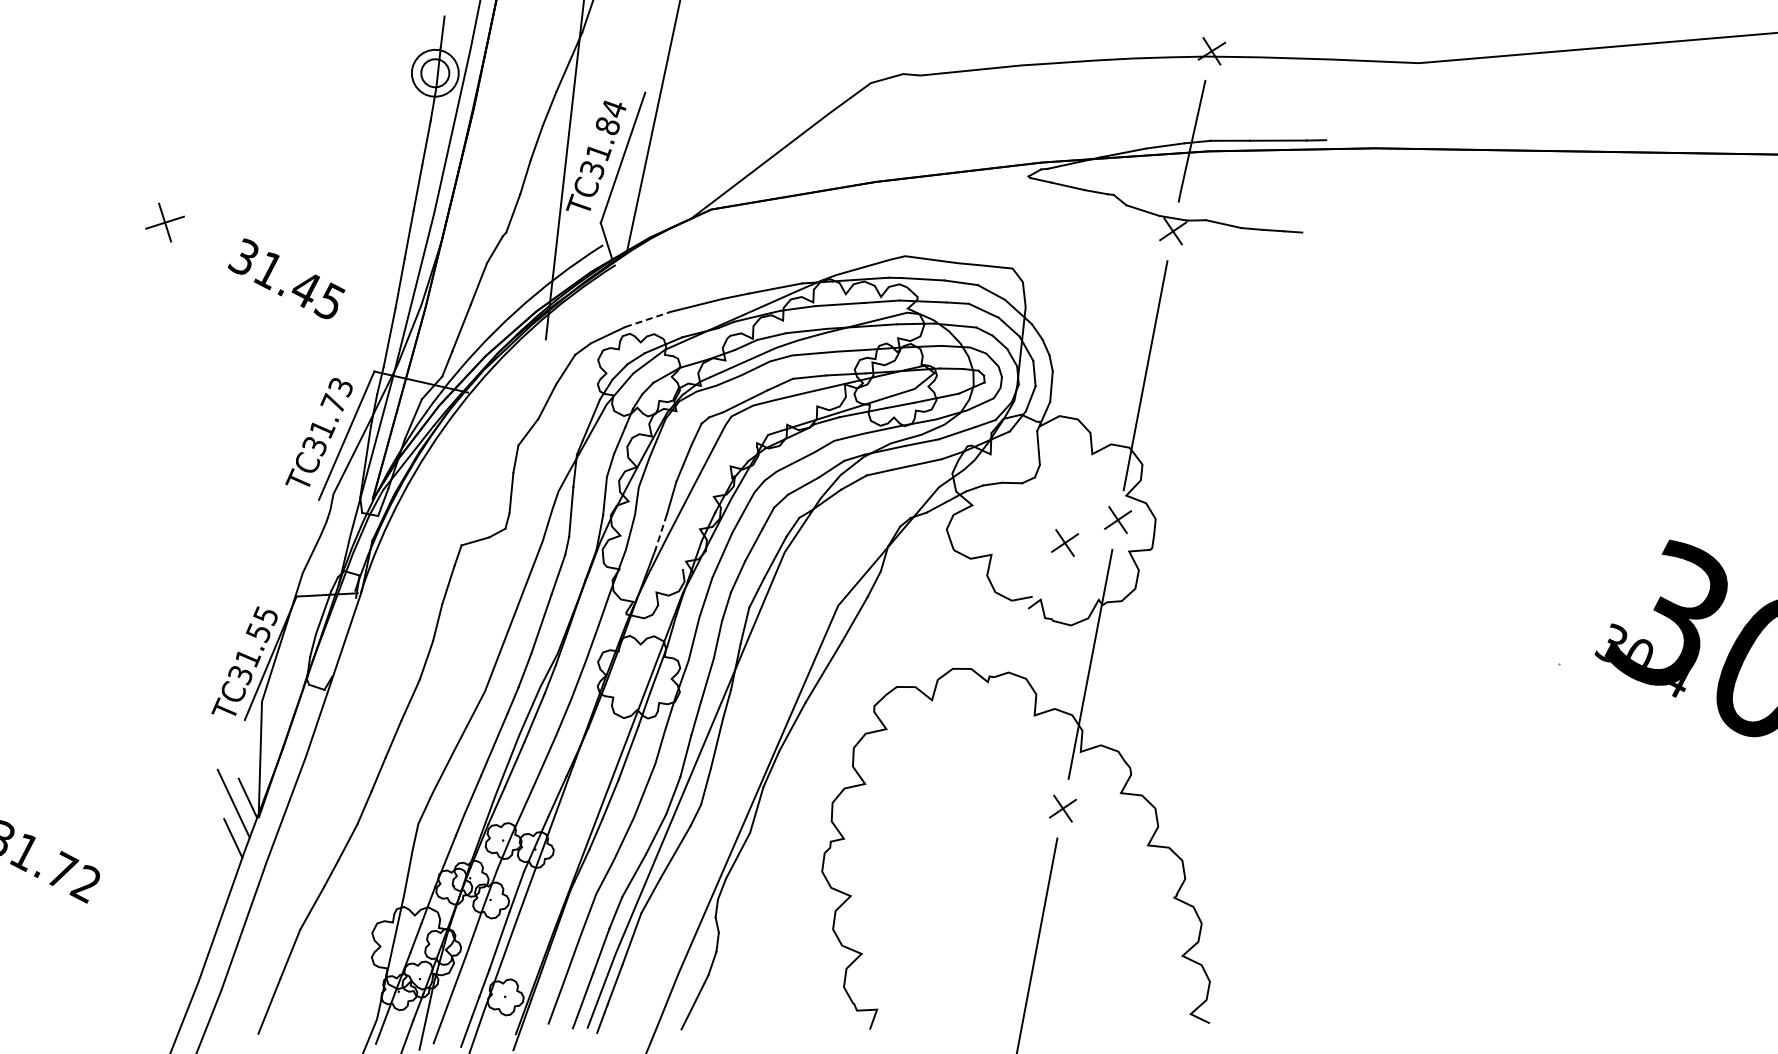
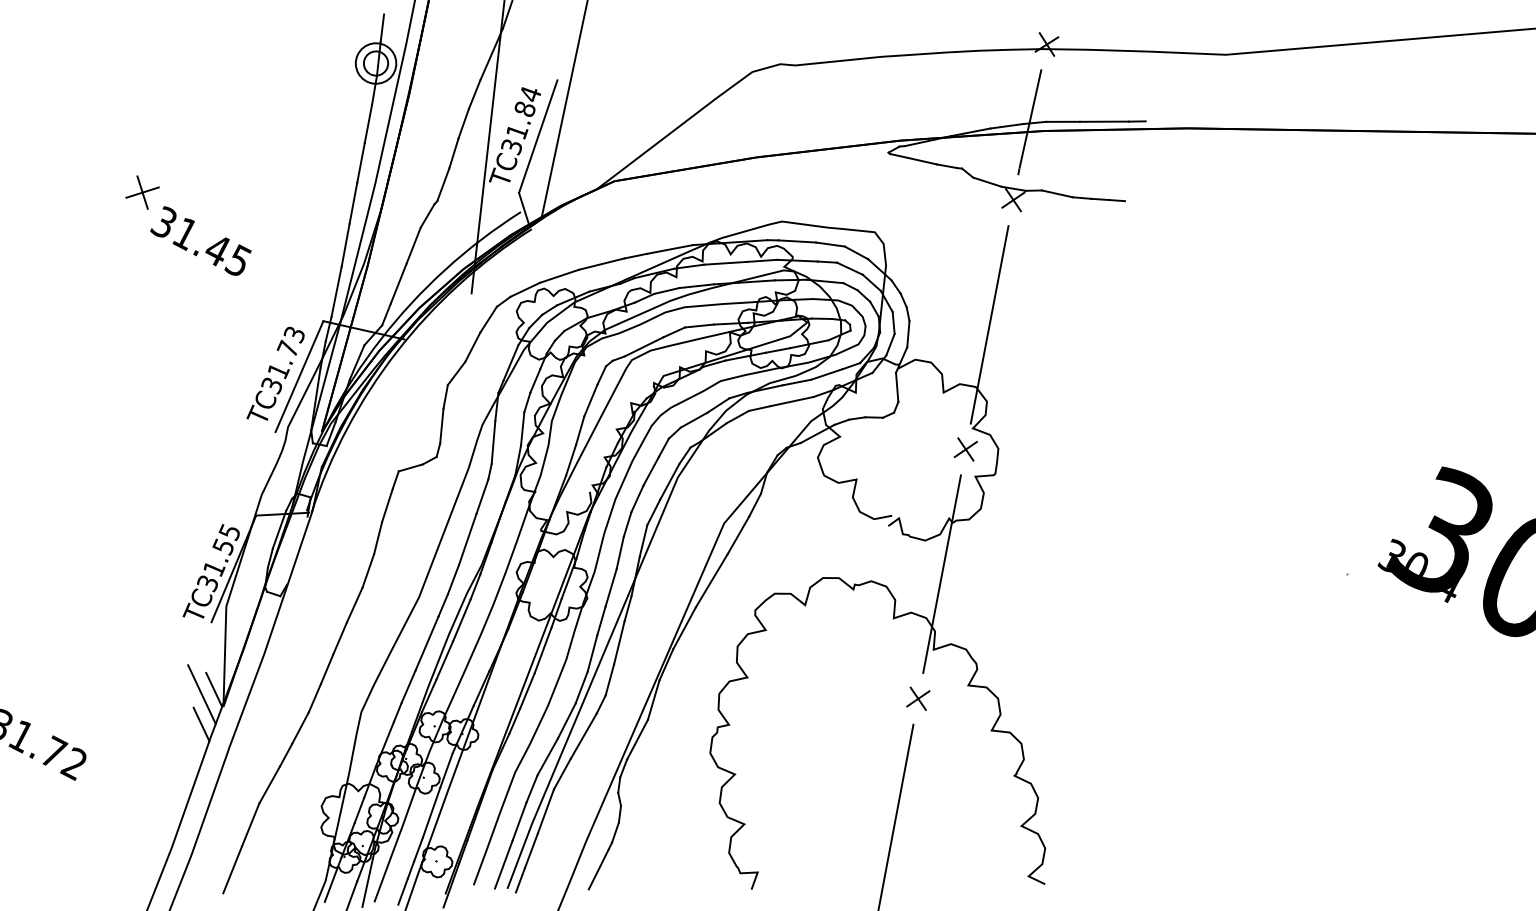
text: (286, 278) -> (200, 240), moved
line: (647, 319) -> (559, 276), dashed -> solid
line: (661, 532) -> (571, 460), dashed -> solid
part: (1065, 543) -> (920, 469), removed

